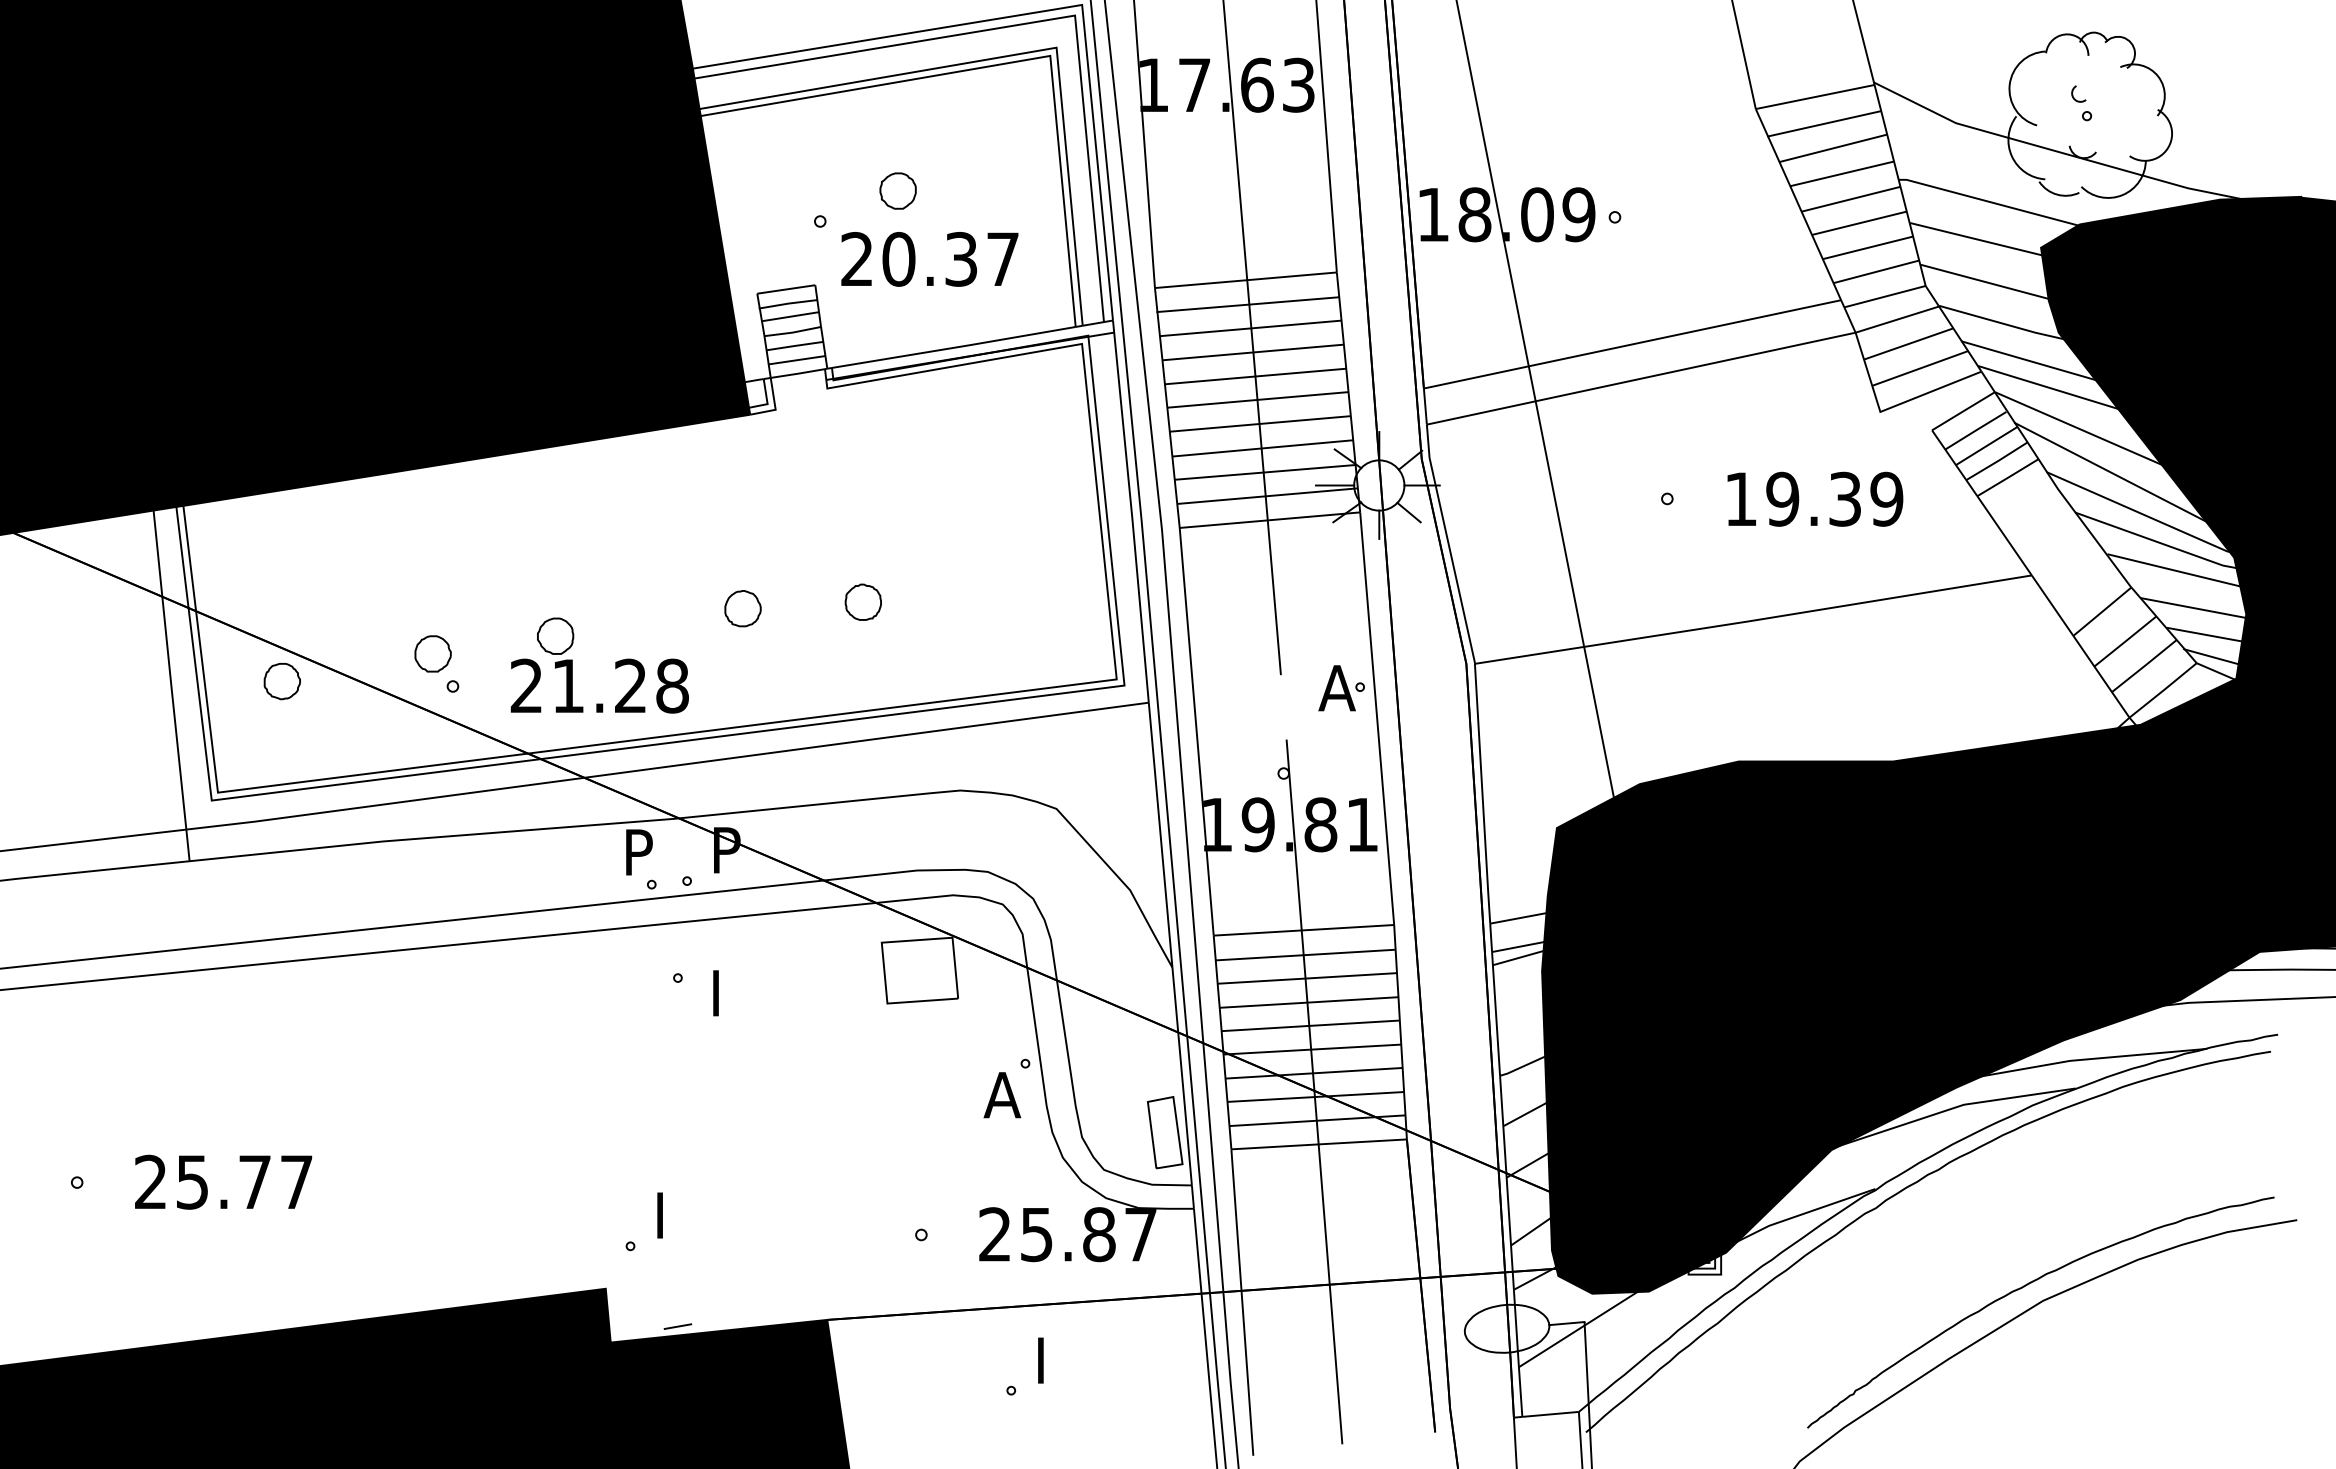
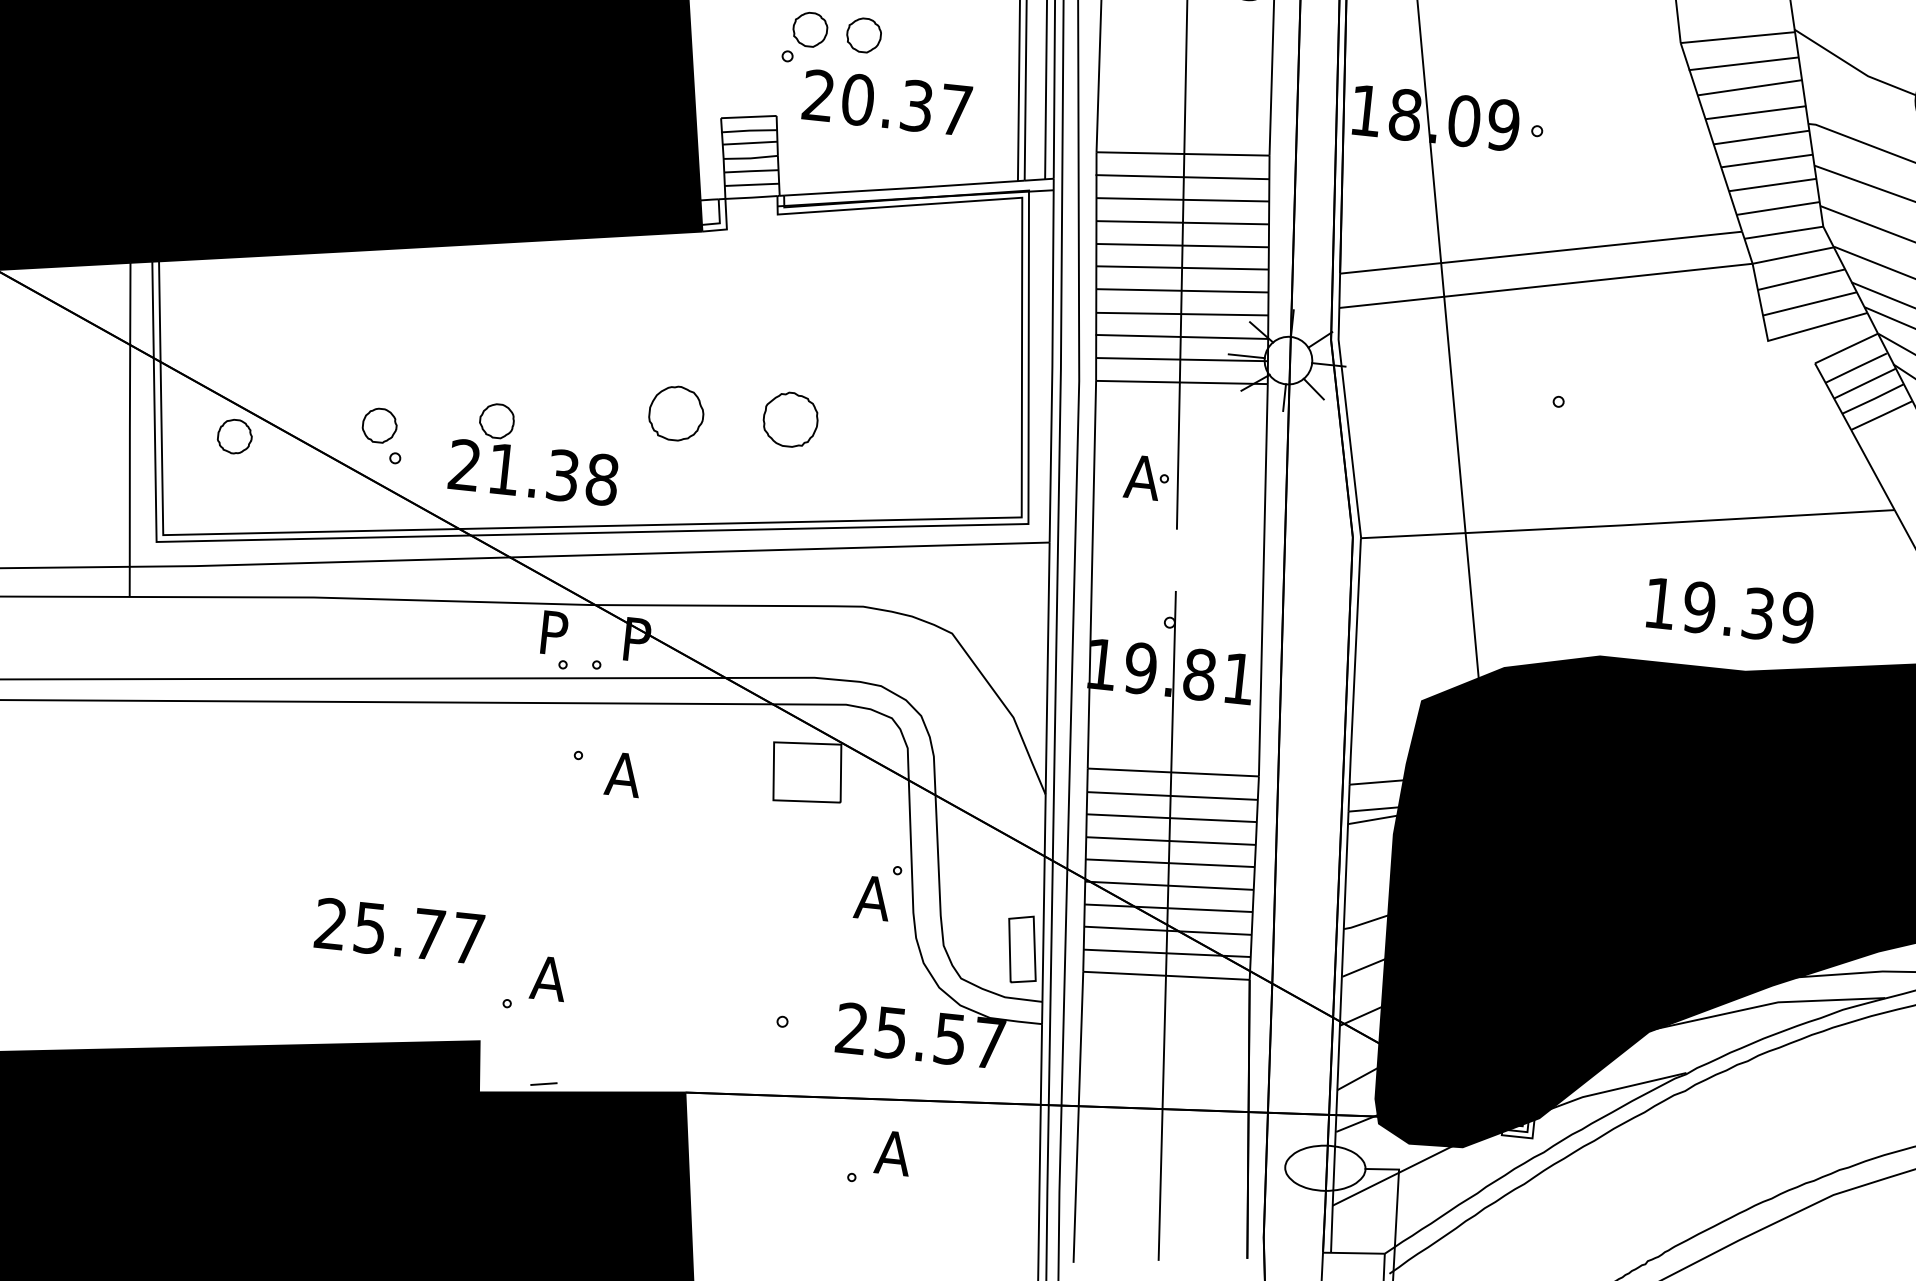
part: (840, 190) -> (809, 29), added
text: (1815, 498) -> (1730, 610), moved
part: (862, 601) -> (789, 418), size x1.6
part: (742, 608) -> (675, 413), size x1.6
text: (630, 685) -> (562, 474), 21.28 -> 21.38
part: (1341, 688) -> (1146, 478), moved
text: (726, 993) -> (622, 774), I -> A
text: (223, 1181) -> (399, 930), moved
text: (670, 1215) -> (547, 978), I -> A
text: (1099, 1234) -> (950, 1039), 25.87 -> 25.57
text: (1051, 1360) -> (892, 1153), I -> A

